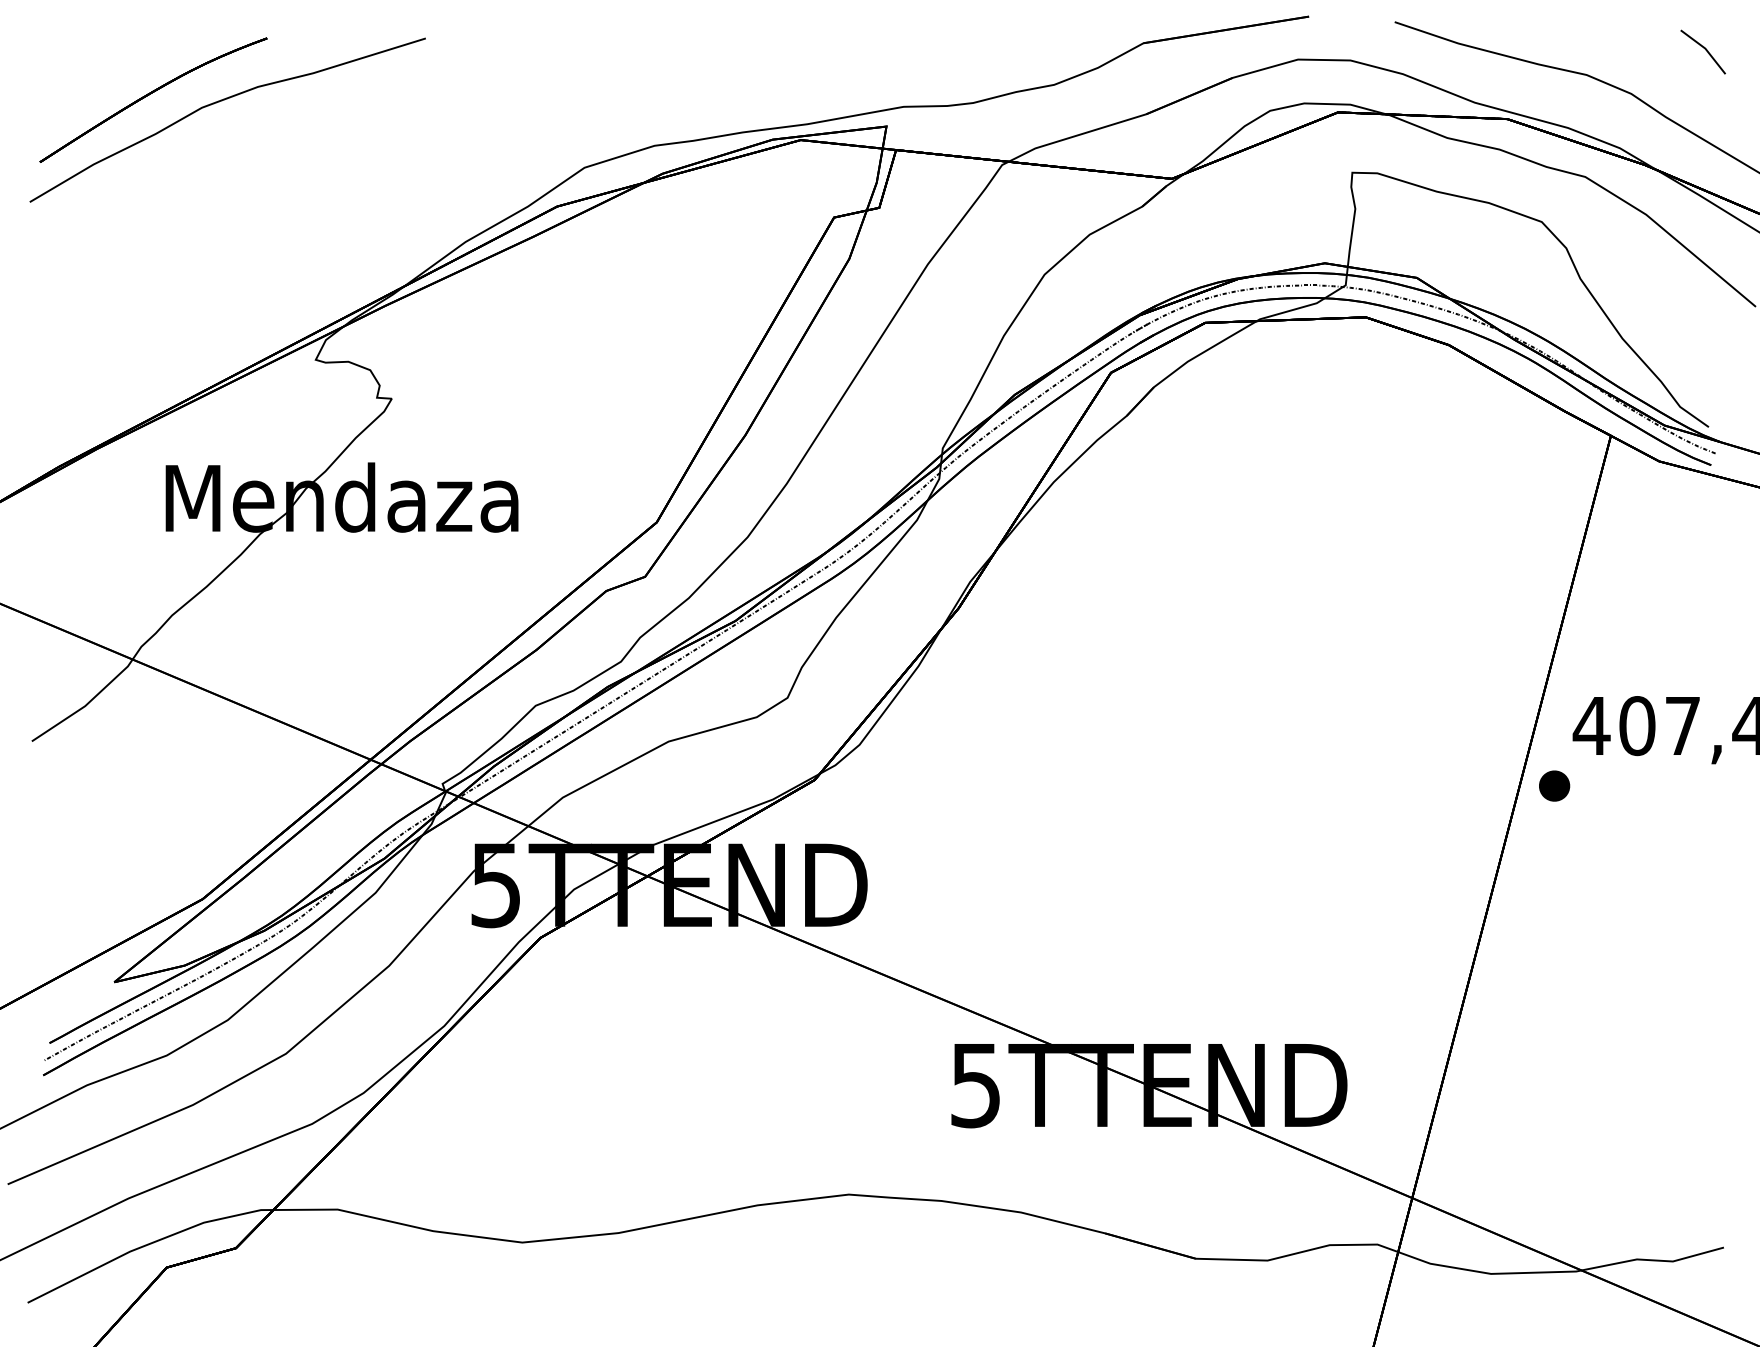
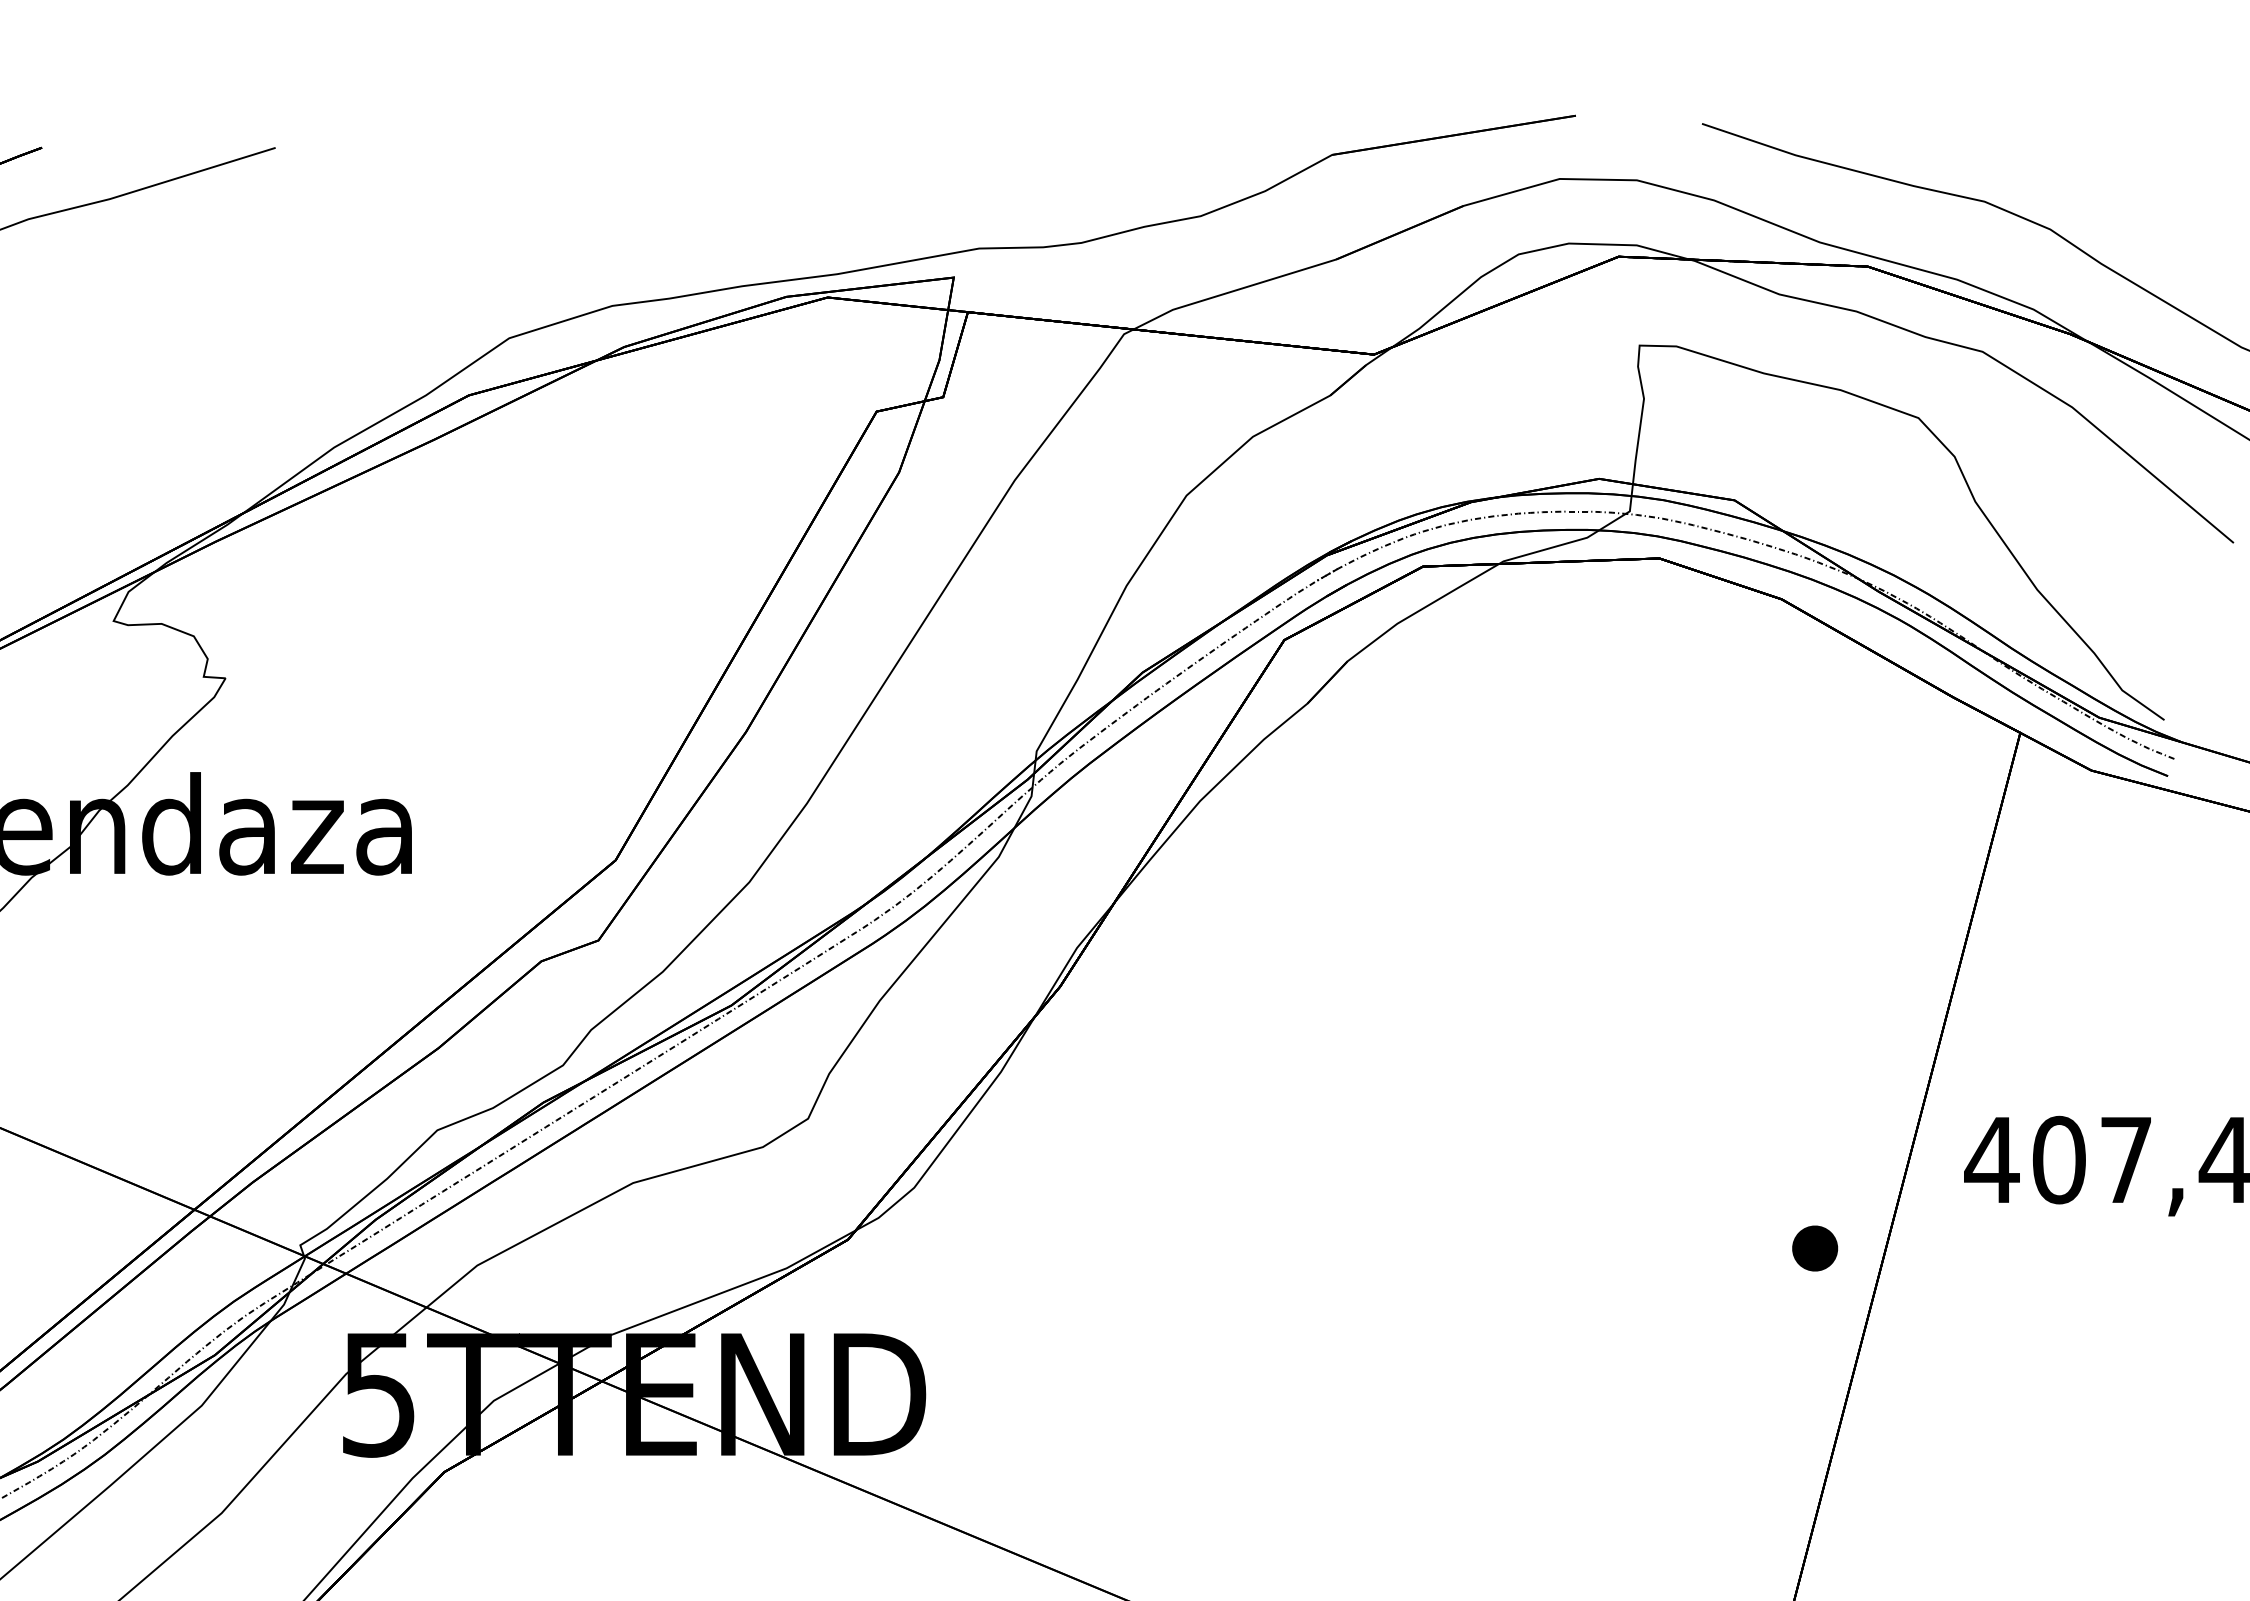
line: (1704, 49) -> (2158, 164), removed
part: (1554, 785) -> (1815, 1247), moved

